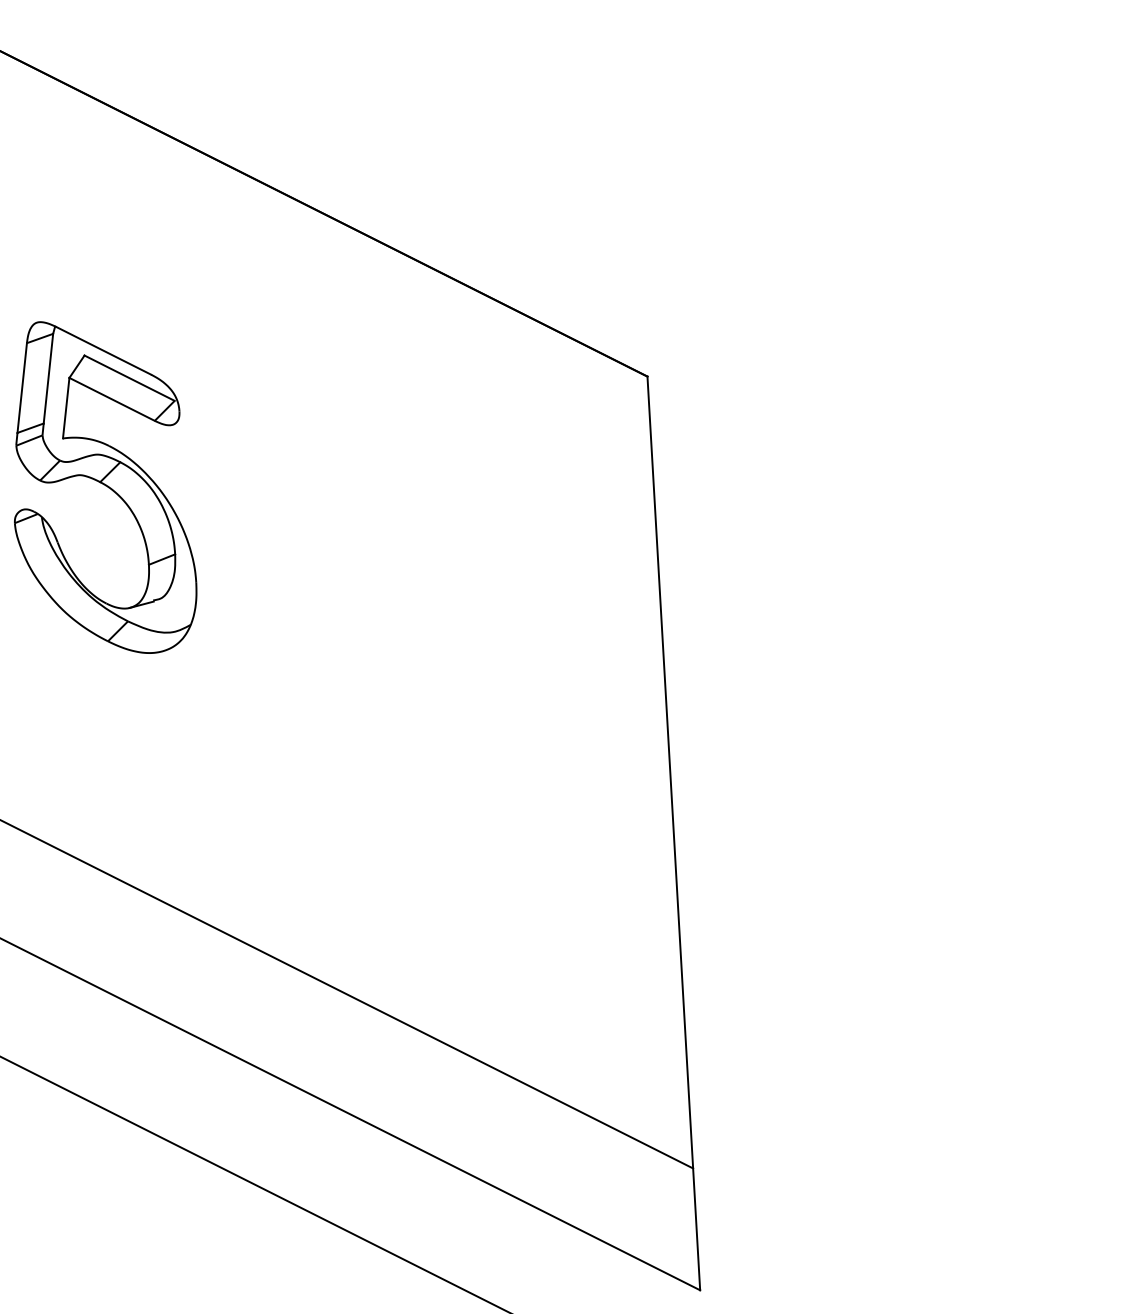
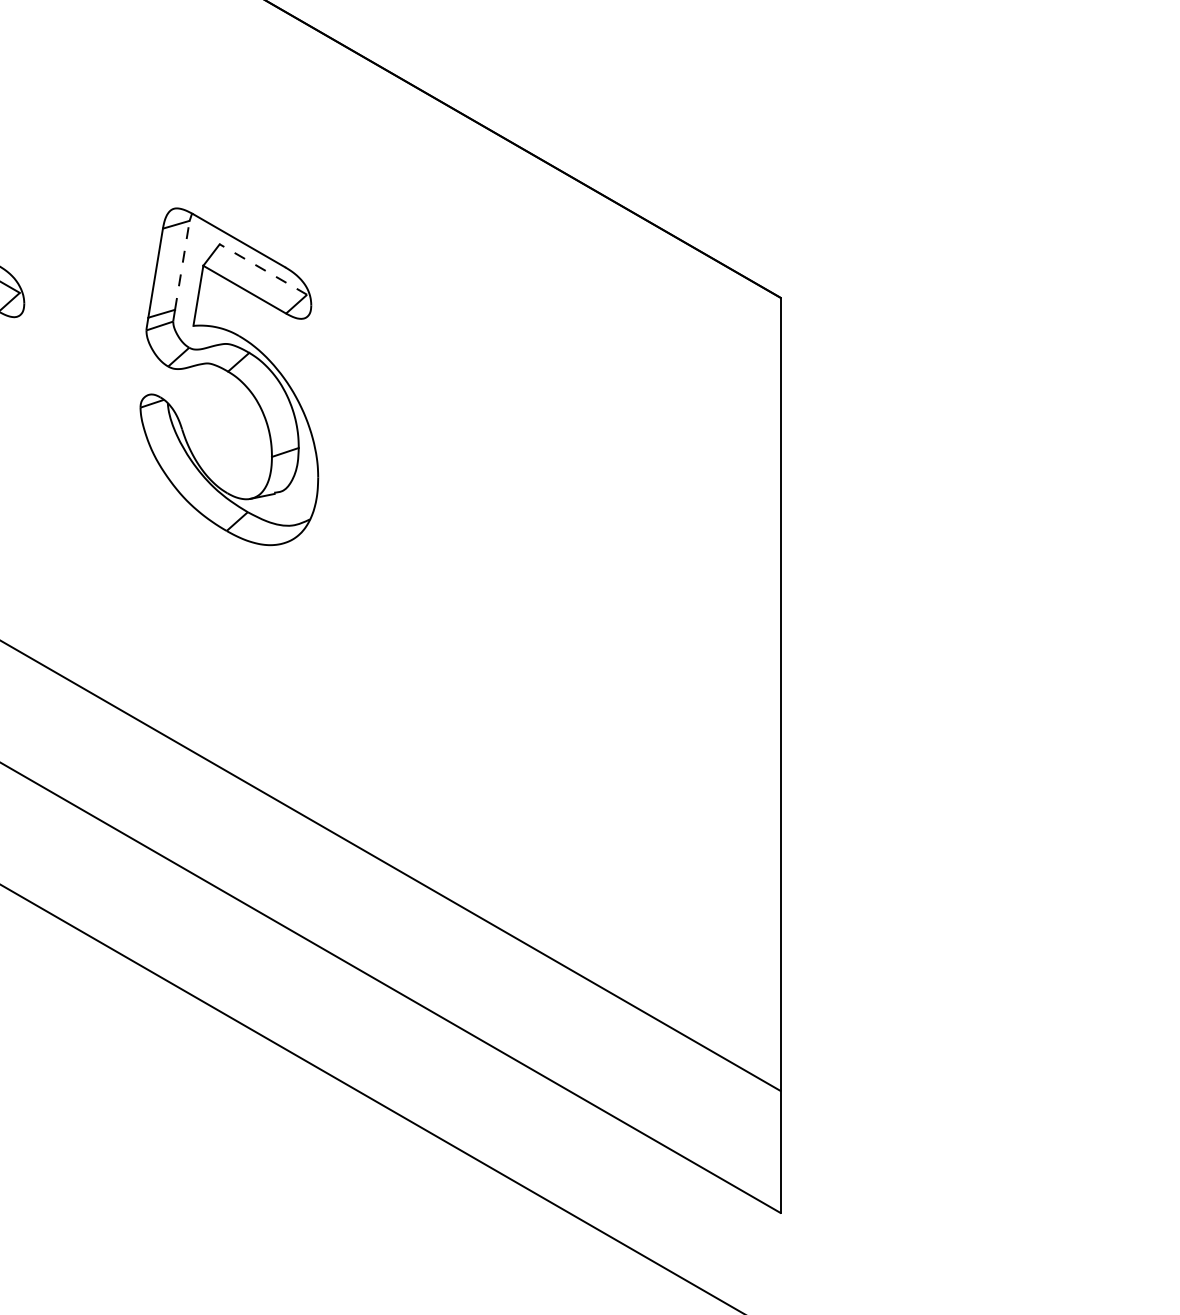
line: (48, 377) -> (182, 264), solid -> dashed
line: (129, 378) -> (263, 269), solid -> dashed

